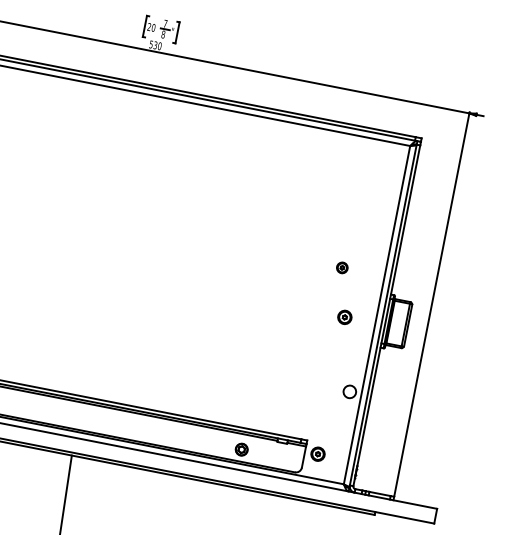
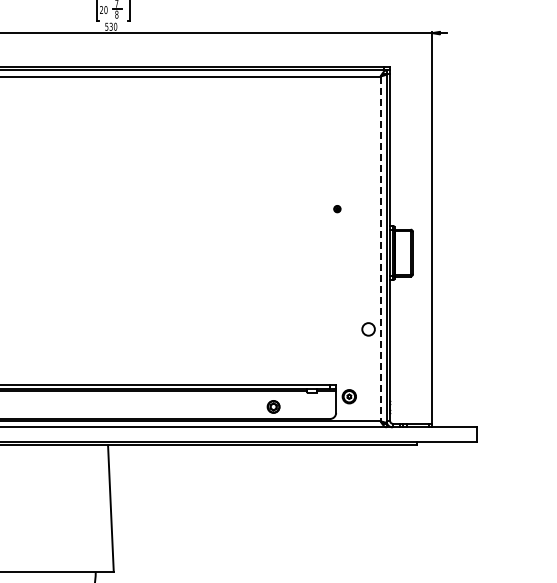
part: (342, 267) -> (337, 208), size x0.6
line: (376, 315) -> (380, 249), solid -> dashed
part: (344, 316) -> (348, 256), removed

